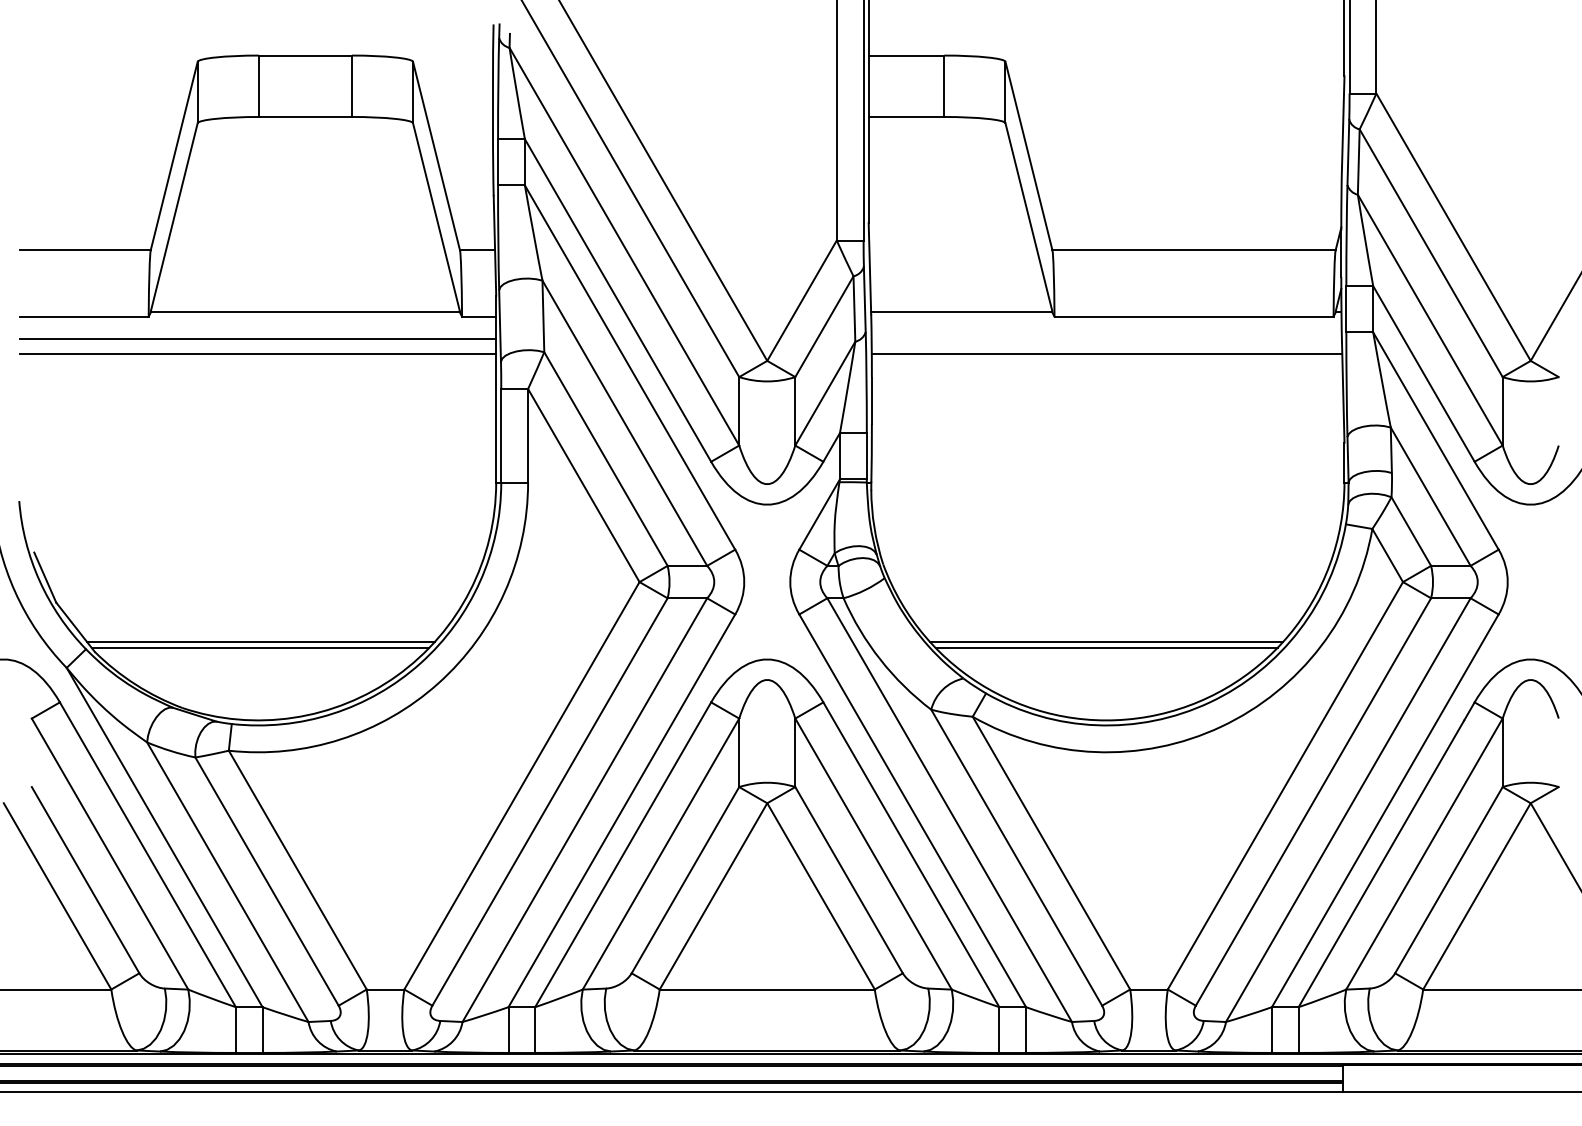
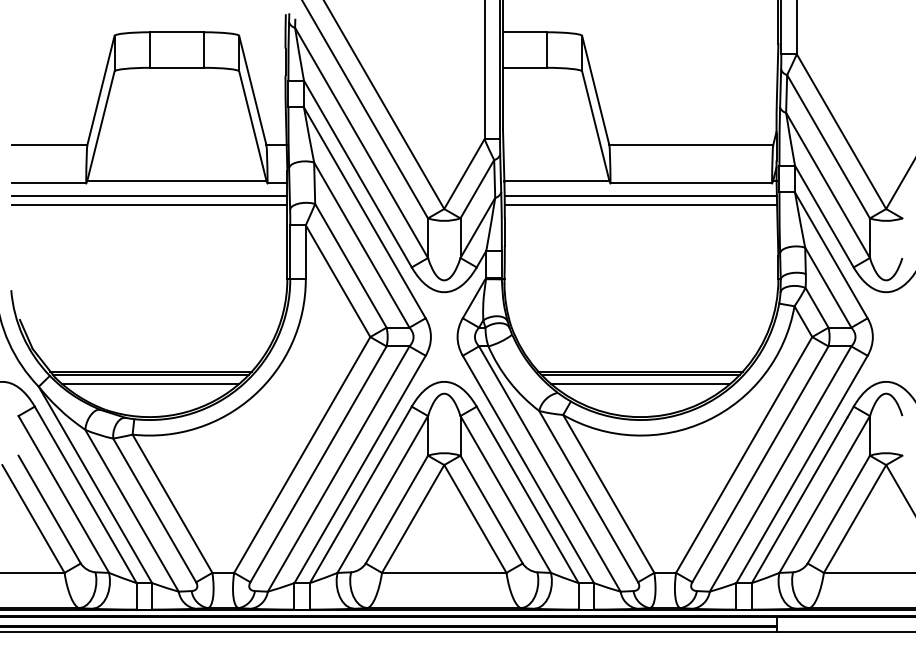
line: (1106, 339) -> (640, 196), added
line: (259, 662) -> (150, 383), added
line: (1106, 662) -> (640, 383), added

